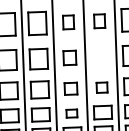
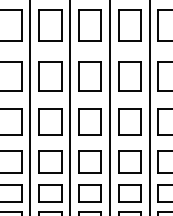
part: (99, 21) -> (129, 76), size x1.67
part: (68, 22) -> (89, 76), size x1.67
part: (100, 56) -> (129, 121), added
part: (69, 57) -> (89, 121), size x1.43
part: (101, 87) -> (129, 161), size x1.67
part: (70, 88) -> (89, 161), size x1.43
part: (71, 113) -> (89, 193), size x1.67

